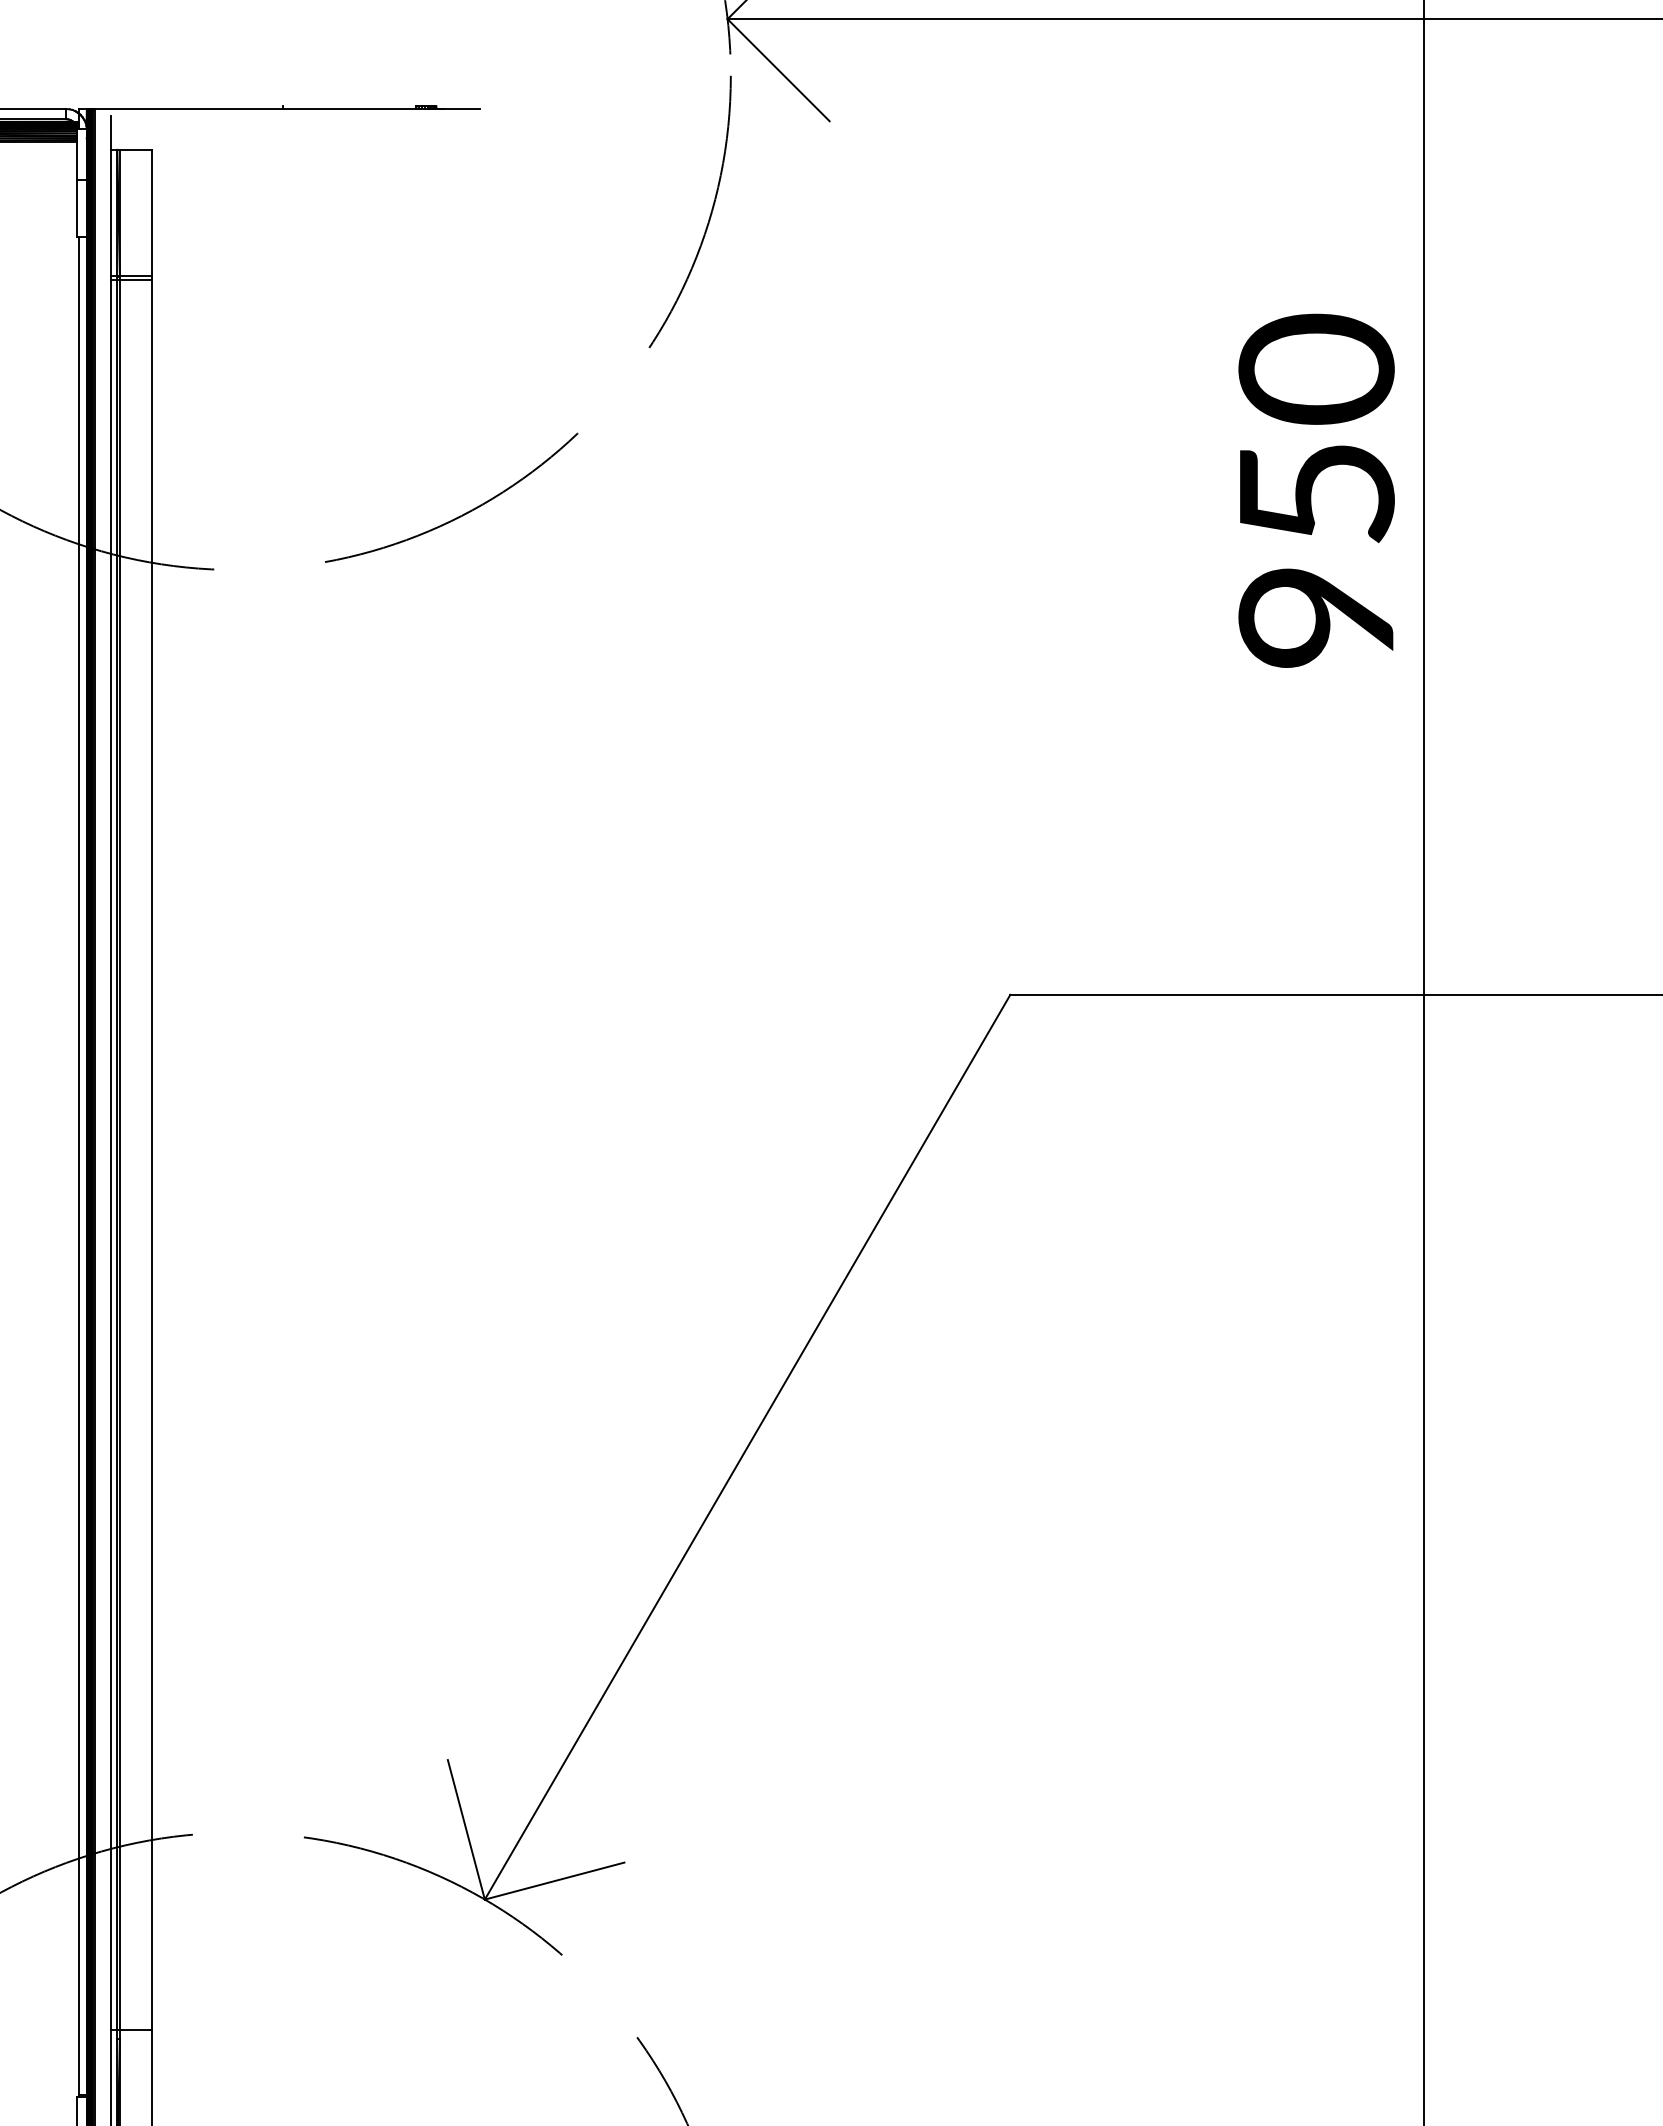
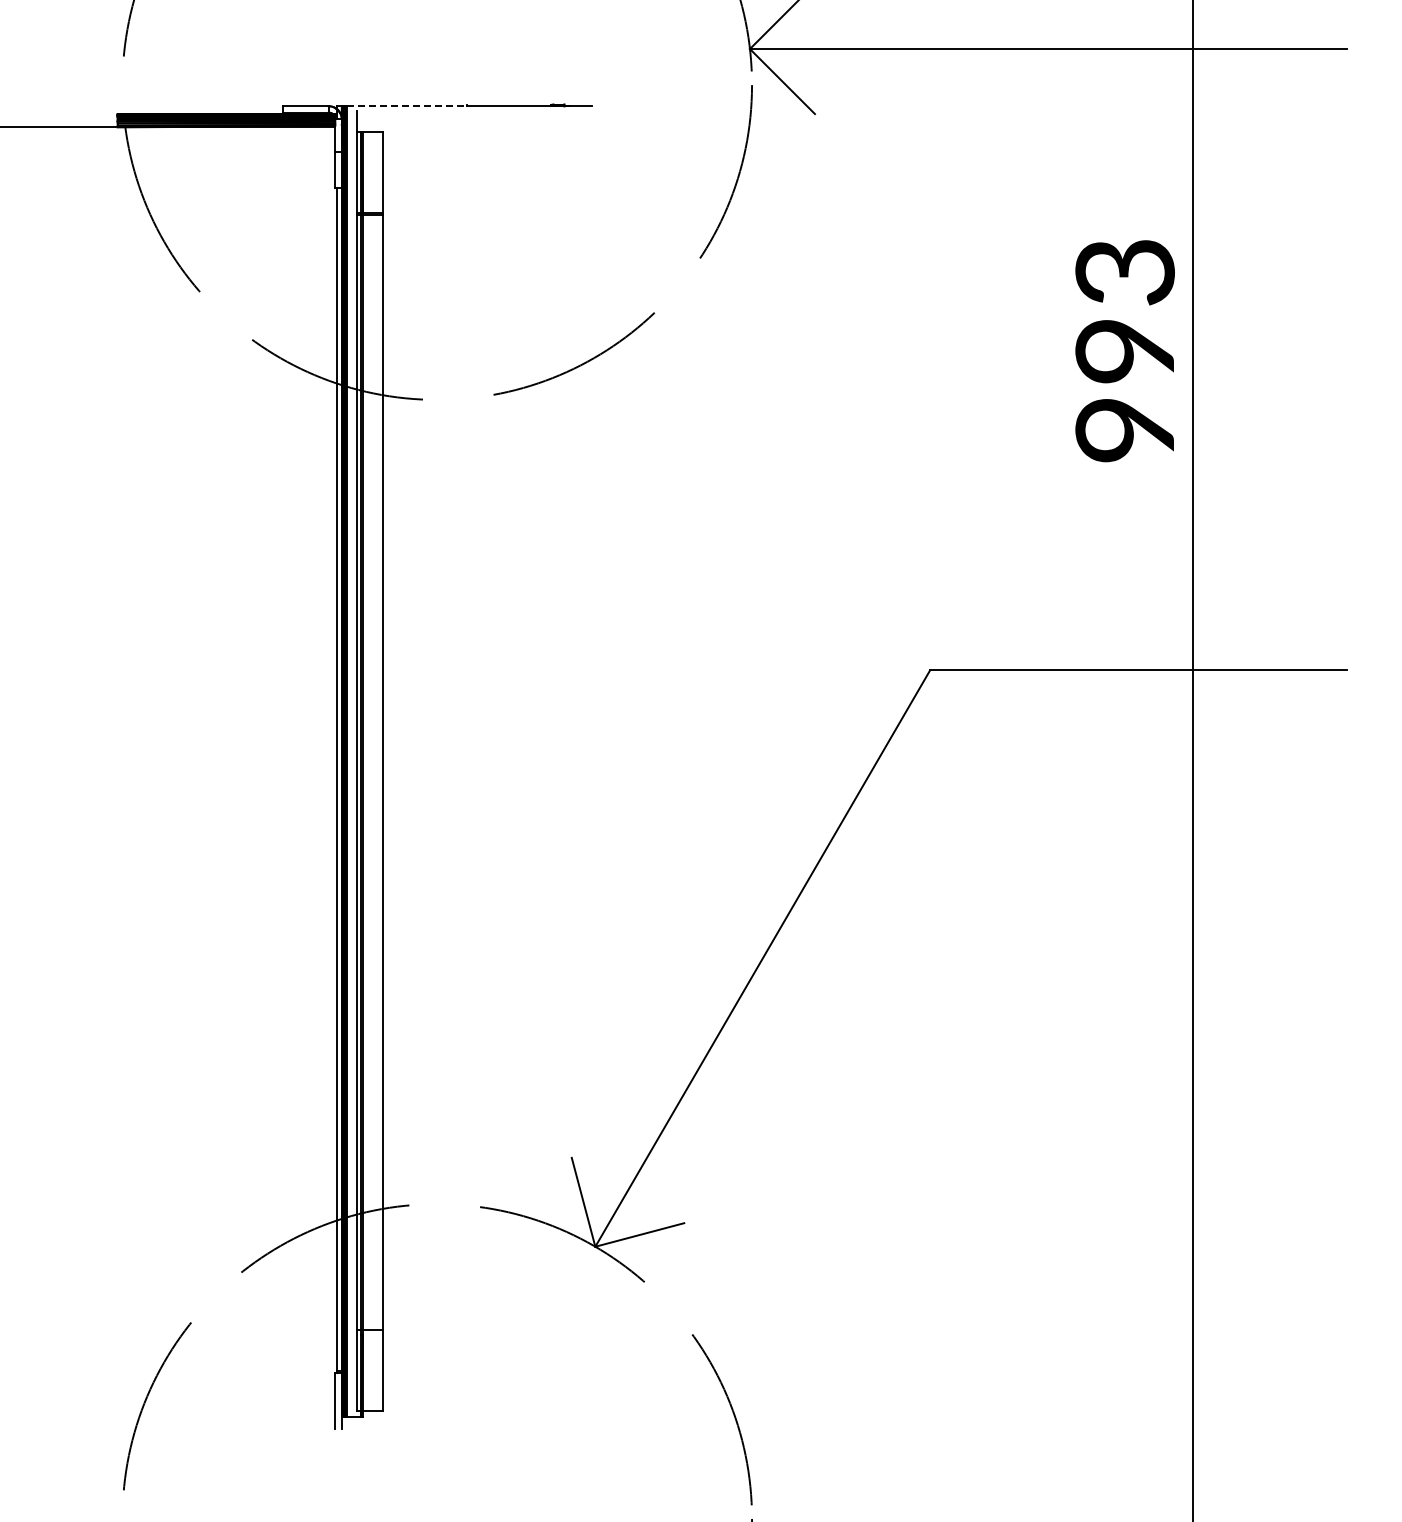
line: (189, 109) -> (407, 106), solid -> dashed
text: (1315, 428) -> (1124, 309), 950 -> 993

